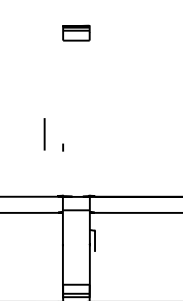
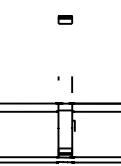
line: (43, 133) -> (71, 84), moved

